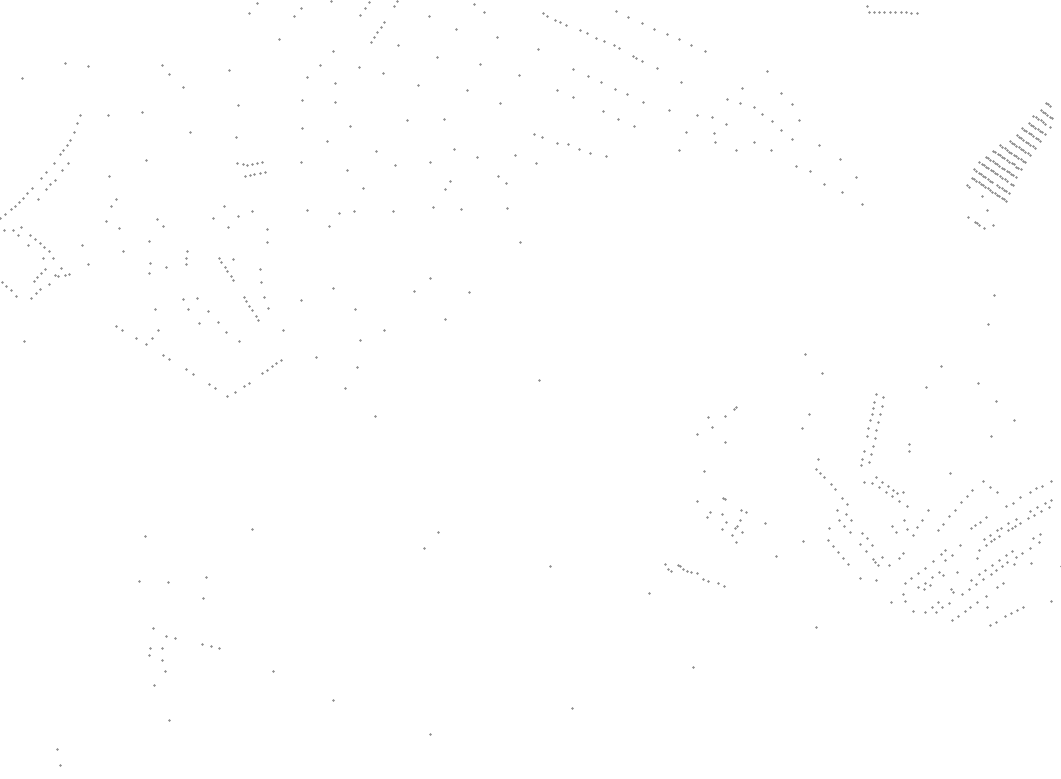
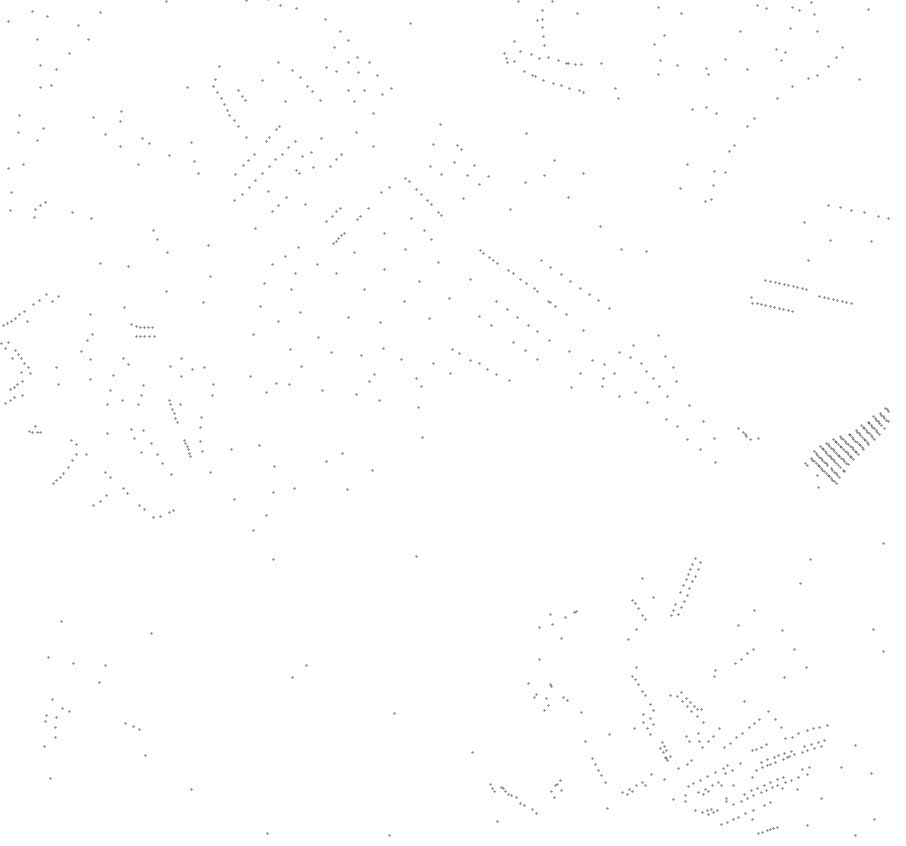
part: (377, 32) -> (338, 238), size x0.7
part: (69, 134) -> (64, 468), moved
part: (251, 167) -> (142, 330), moved
part: (51, 184) -> (40, 205), moved
part: (981, 221) -> (748, 433), moved
part: (186, 257) -> (141, 394), size x1.6
part: (150, 267) -> (109, 397), size x1.6
part: (61, 272) -> (34, 429), moved
part: (251, 308) -> (187, 448), size x0.7
part: (152, 338) -> (99, 500), moved
part: (271, 367) -> (194, 500), removed
part: (807, 391) -> (638, 609), added
part: (940, 421) -> (744, 656), added
part: (871, 429) -> (685, 586), moved
part: (990, 485) -> (775, 718), size x1.4
part: (737, 531) -> (556, 788), moved
part: (871, 548) -> (665, 751), size x0.6
part: (838, 552) -> (598, 770), moved
part: (694, 575) -> (513, 798), moved
part: (842, 598) -> (633, 788), added
part: (932, 608) -> (706, 811), size x0.7
part: (1006, 616) -> (767, 830), size x0.6
part: (210, 646) -> (132, 726), moved

